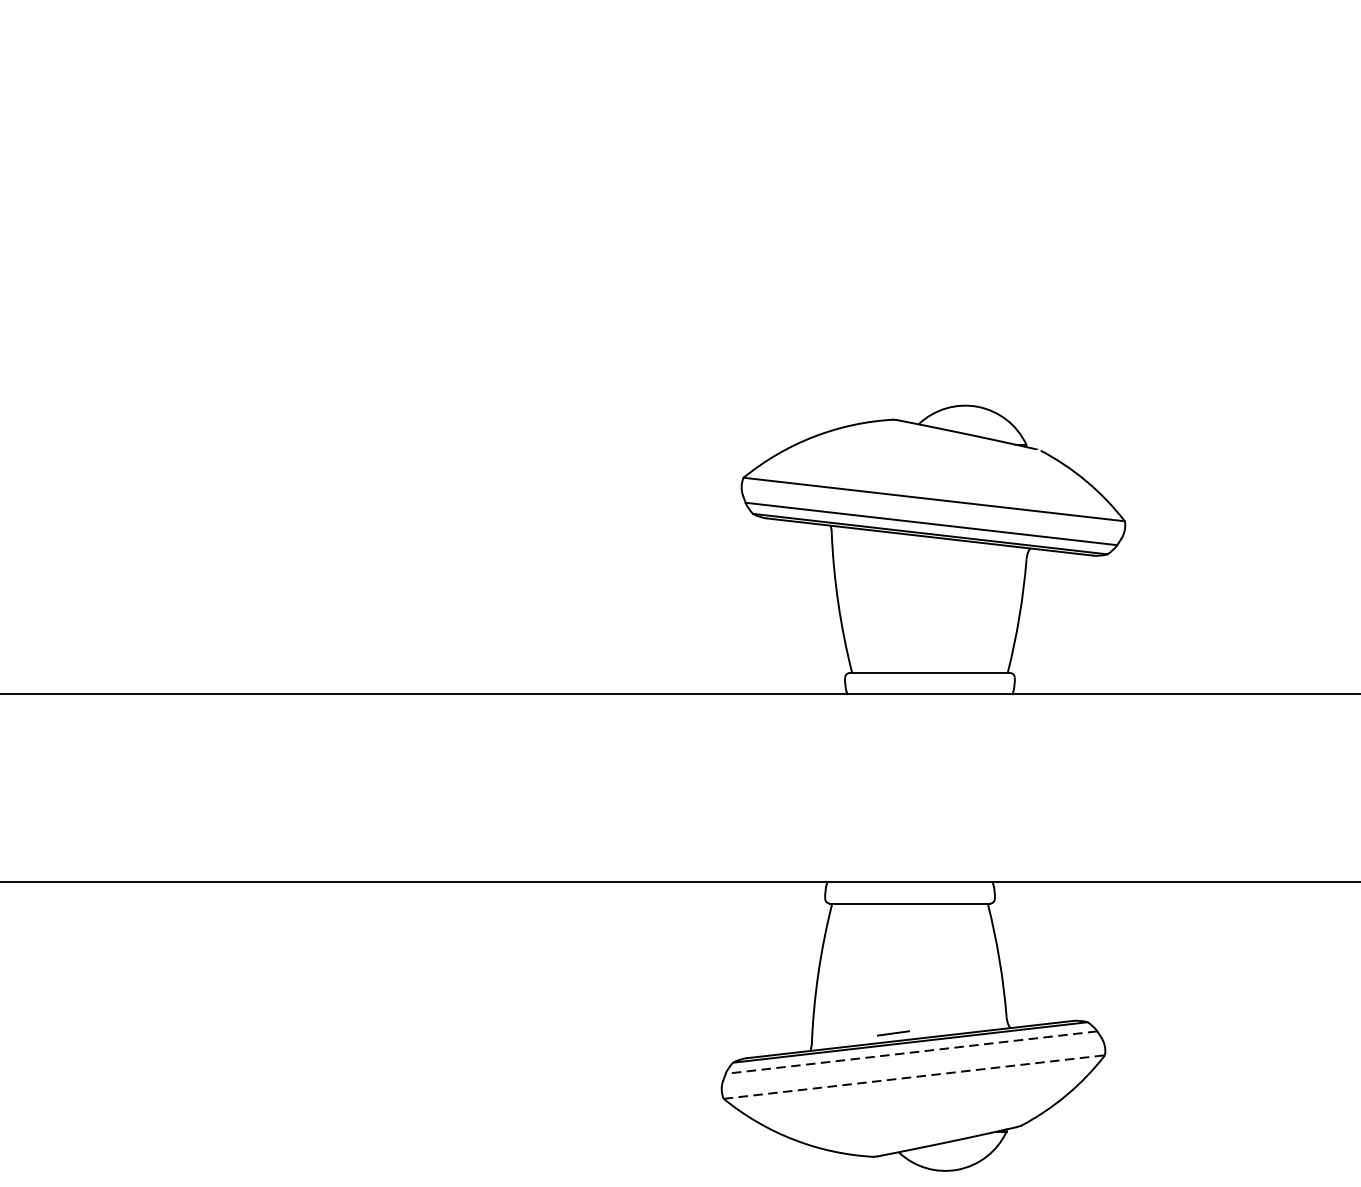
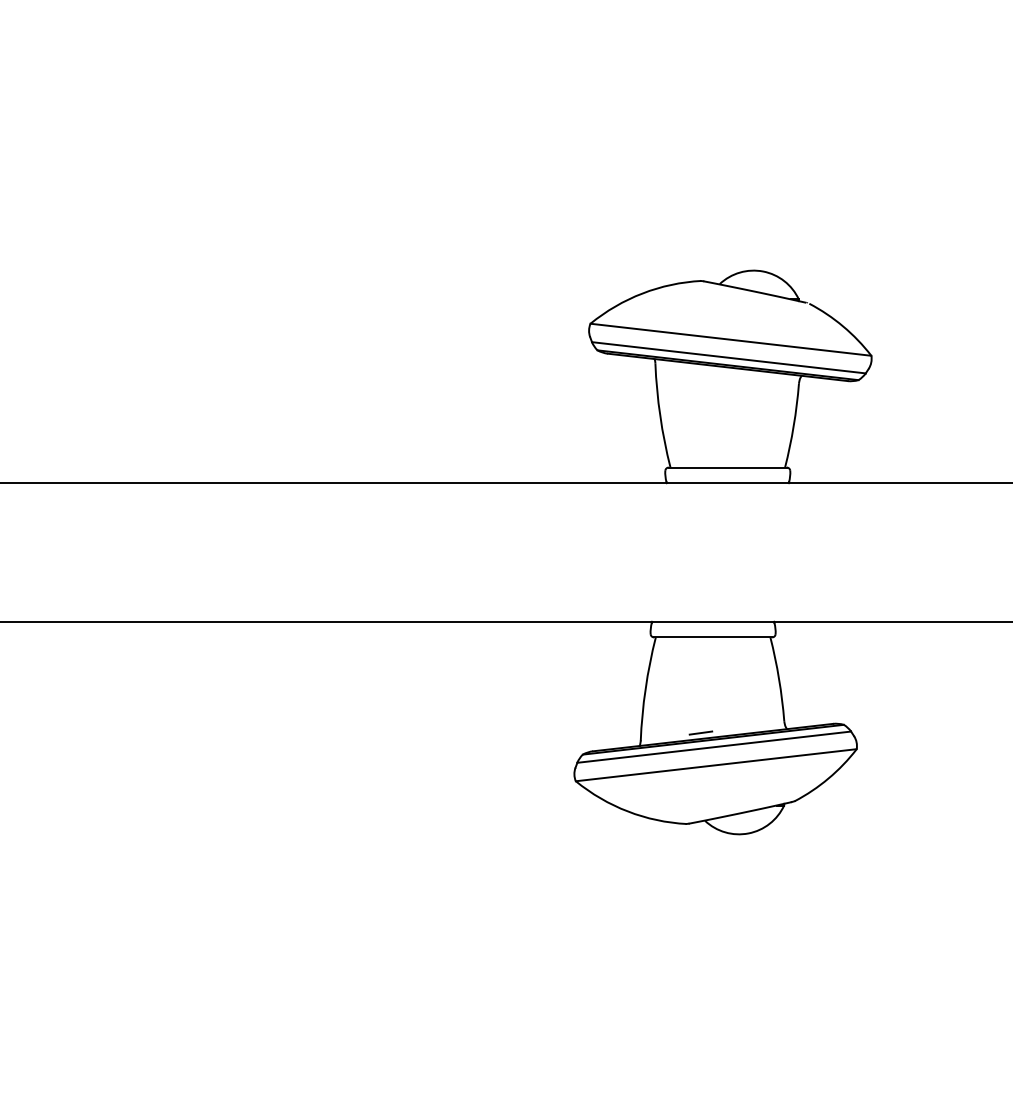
line: (911, 1053) -> (714, 747), dashed -> solid
line: (914, 1077) -> (716, 765), dashed -> solid

